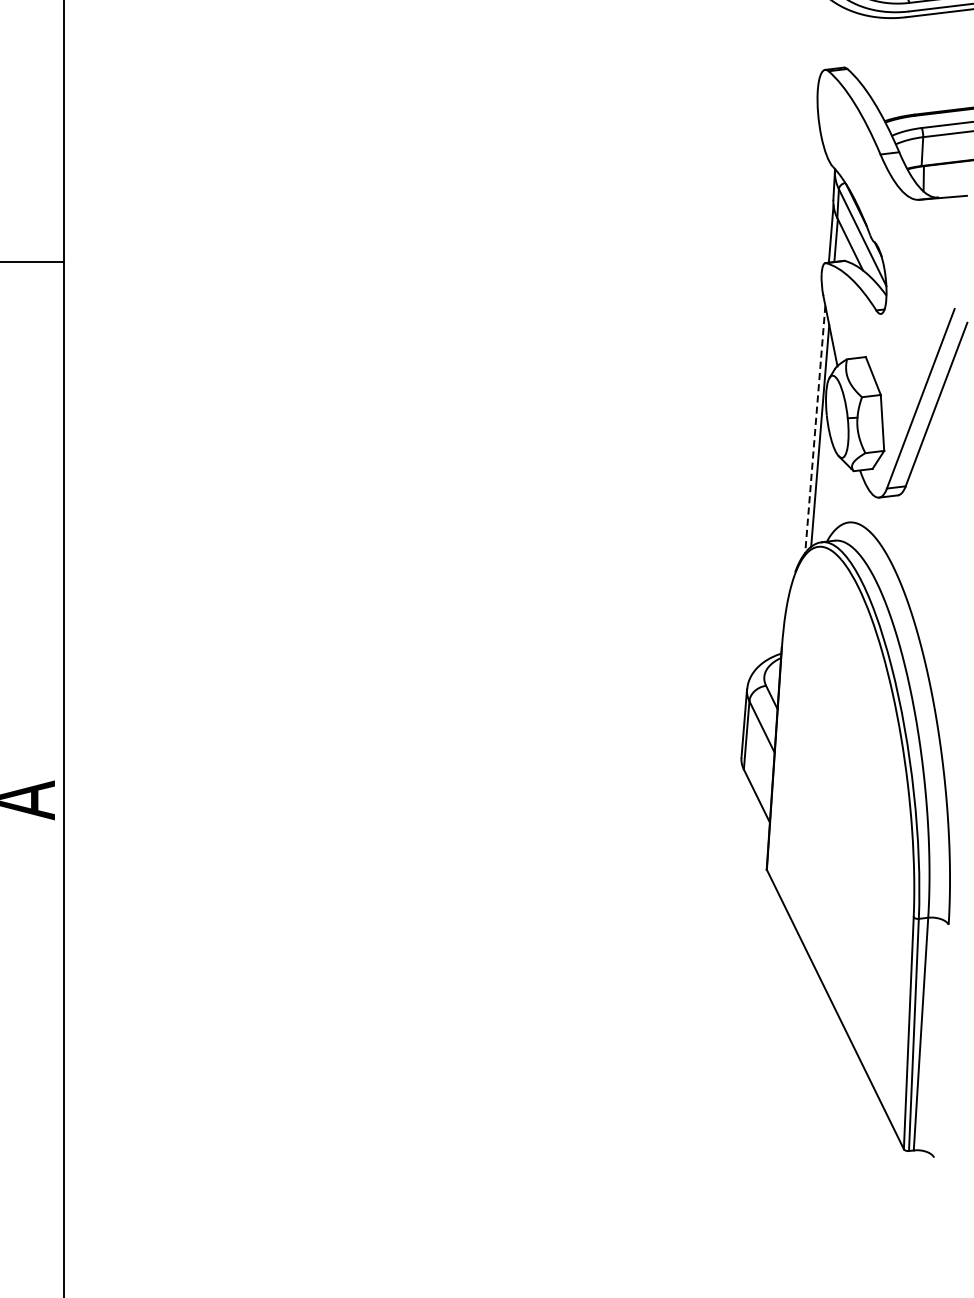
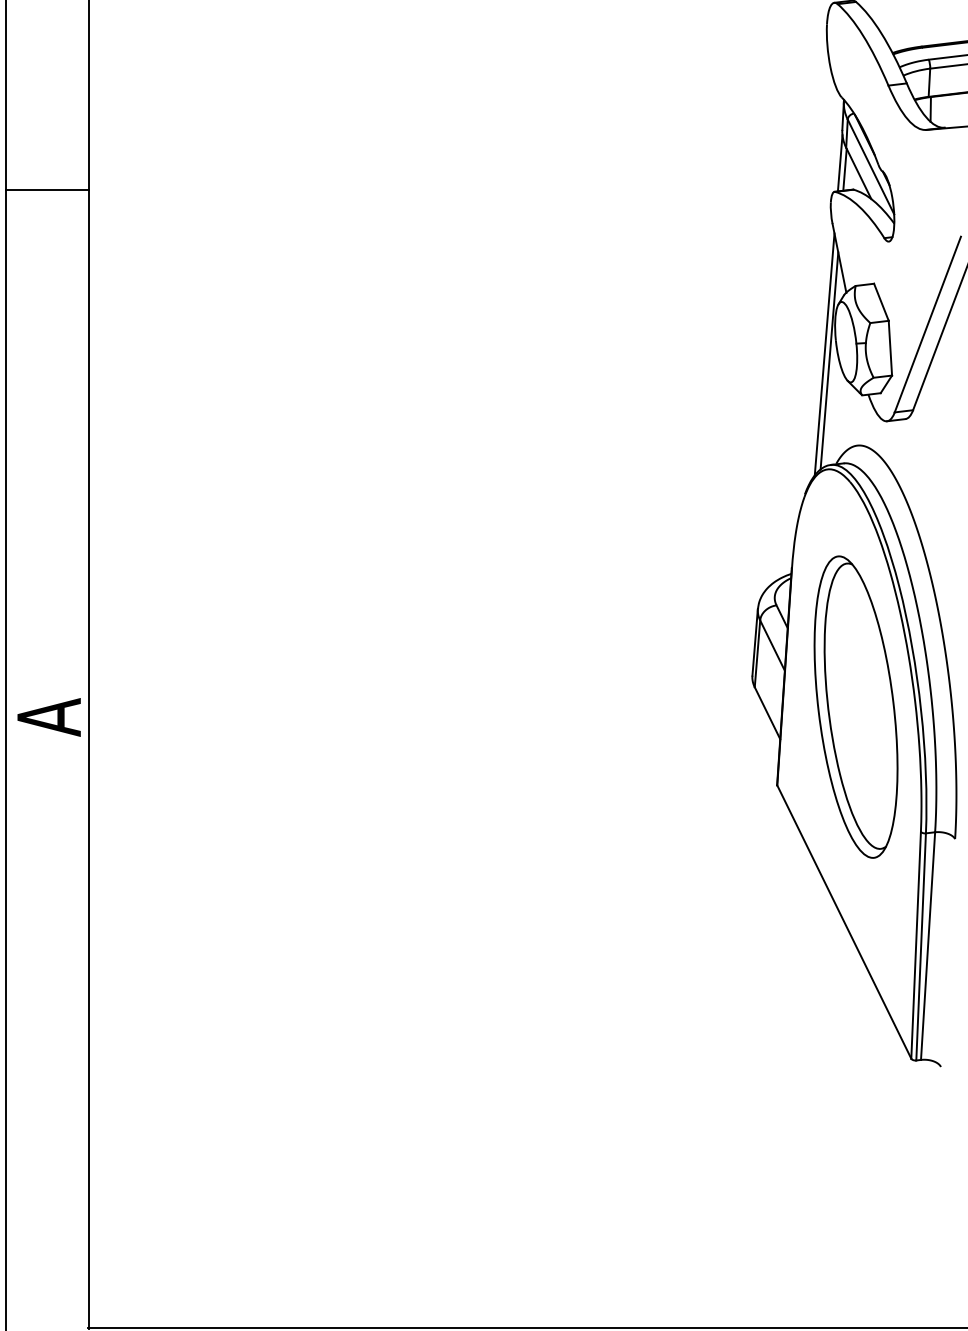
line: (815, 430) -> (824, 355), dashed -> solid
part: (846, 789) -> (855, 706), added

